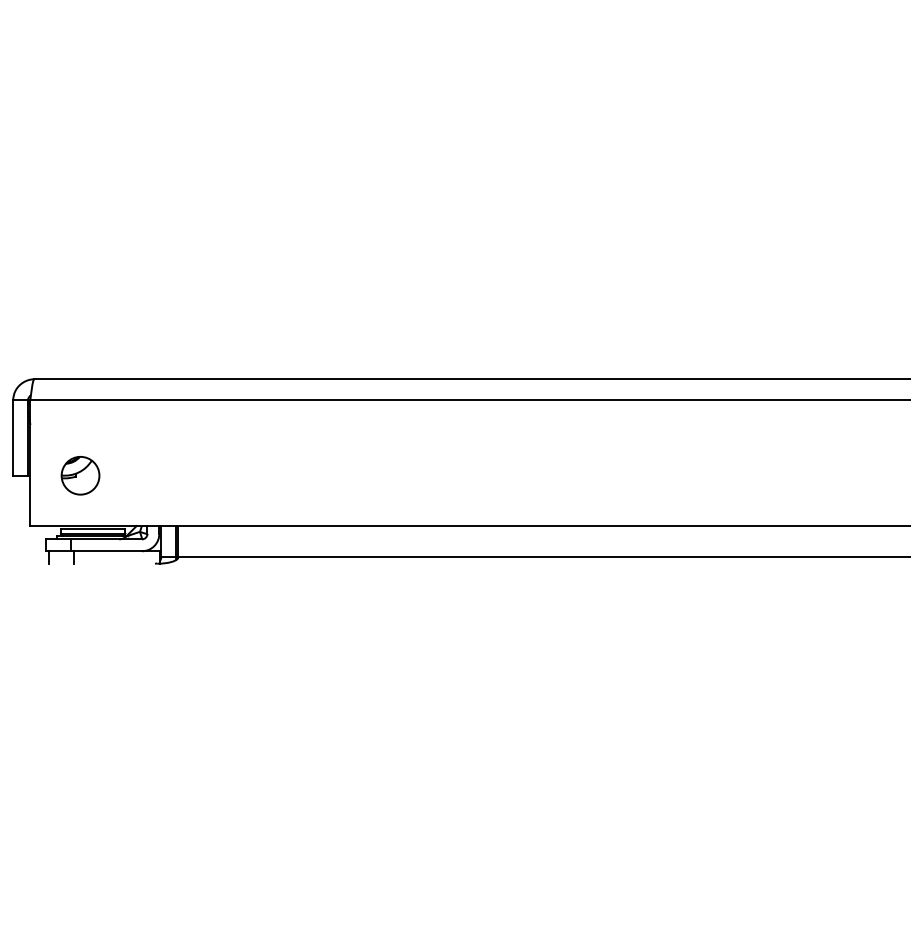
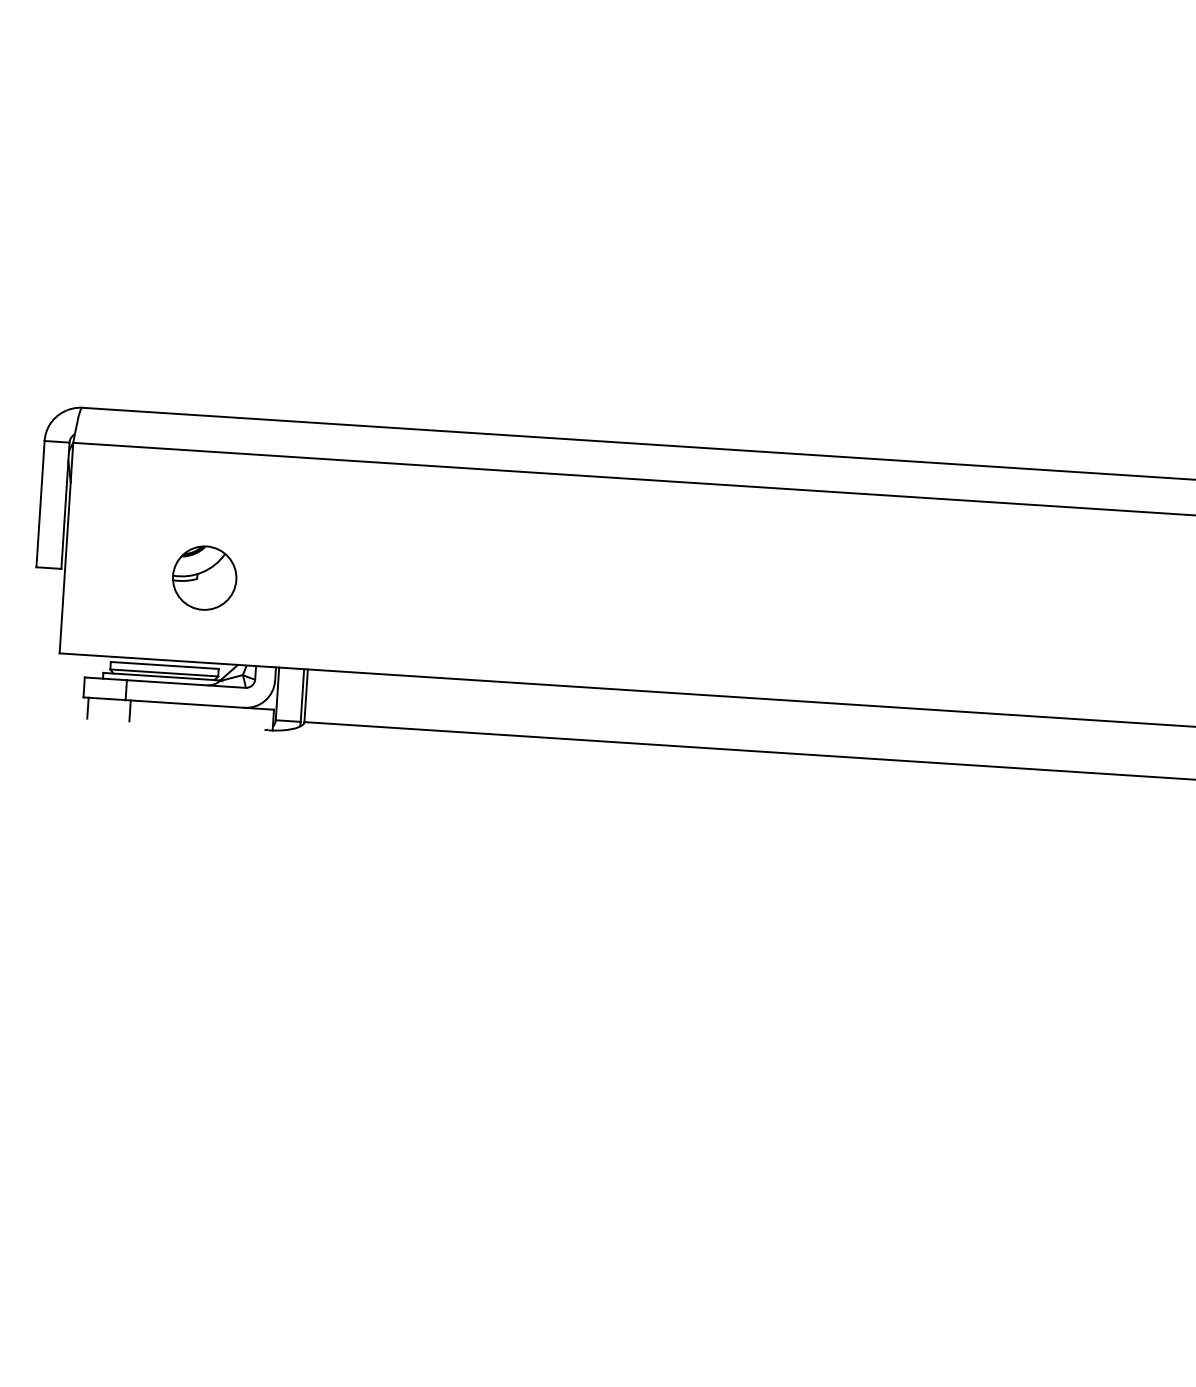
part: (80, 475) -> (204, 577), moved

